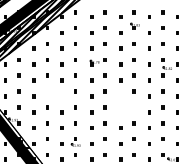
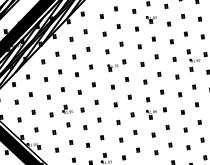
part: (53, 93) -> (72, 108), added
part: (126, 104) -> (155, 107), added

